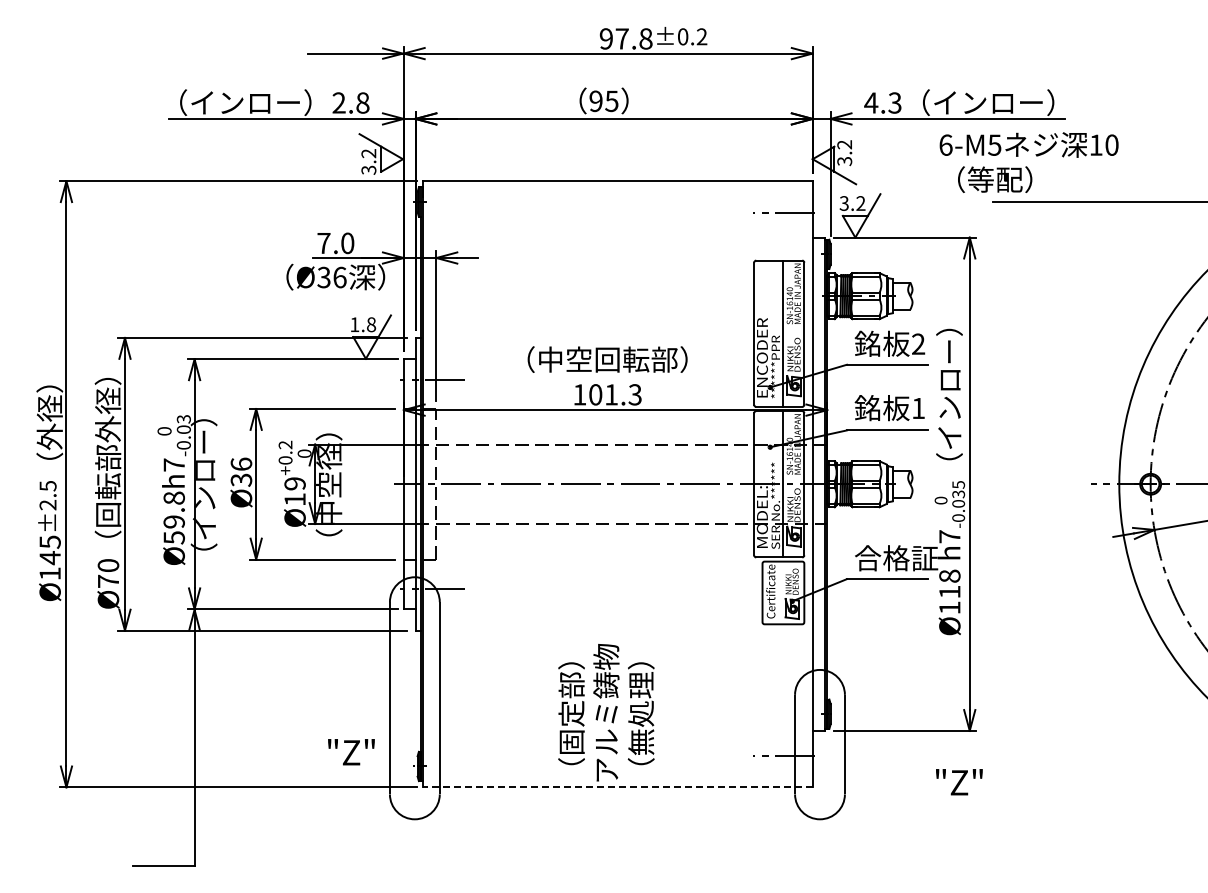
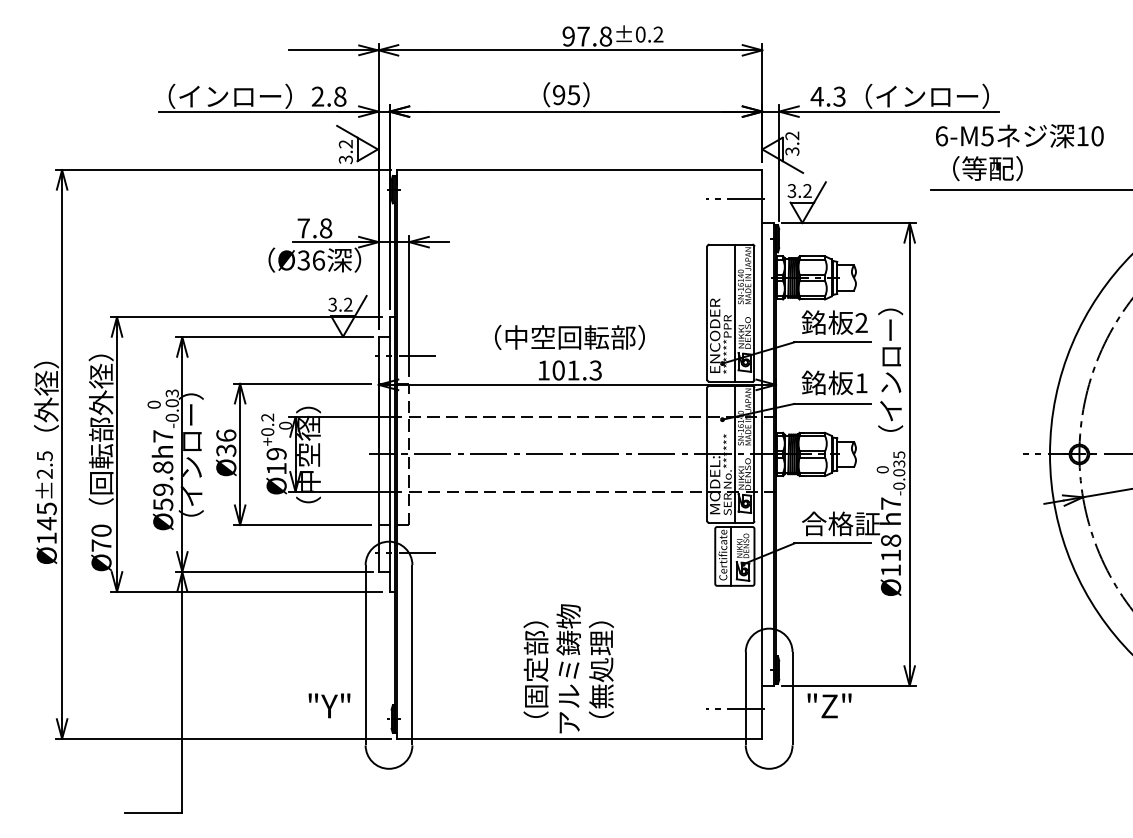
text: (1028, 162) -> (1019, 152), moved
text: (347, 243) -> (325, 228), 7.0 -> 7.8
text: (363, 324) -> (340, 304), 1.8 -> 3.2
line: (779, 592) -> (731, 555), added
text: (351, 752) -> (329, 706), "Z" -> "Y"
text: (959, 782) -> (829, 706), moved
line: (617, 787) -> (579, 738), dashed -> solid

